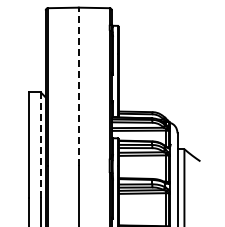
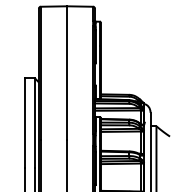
line: (78, 86) -> (66, 73), dashed -> solid
line: (40, 145) -> (34, 123), dashed -> solid

